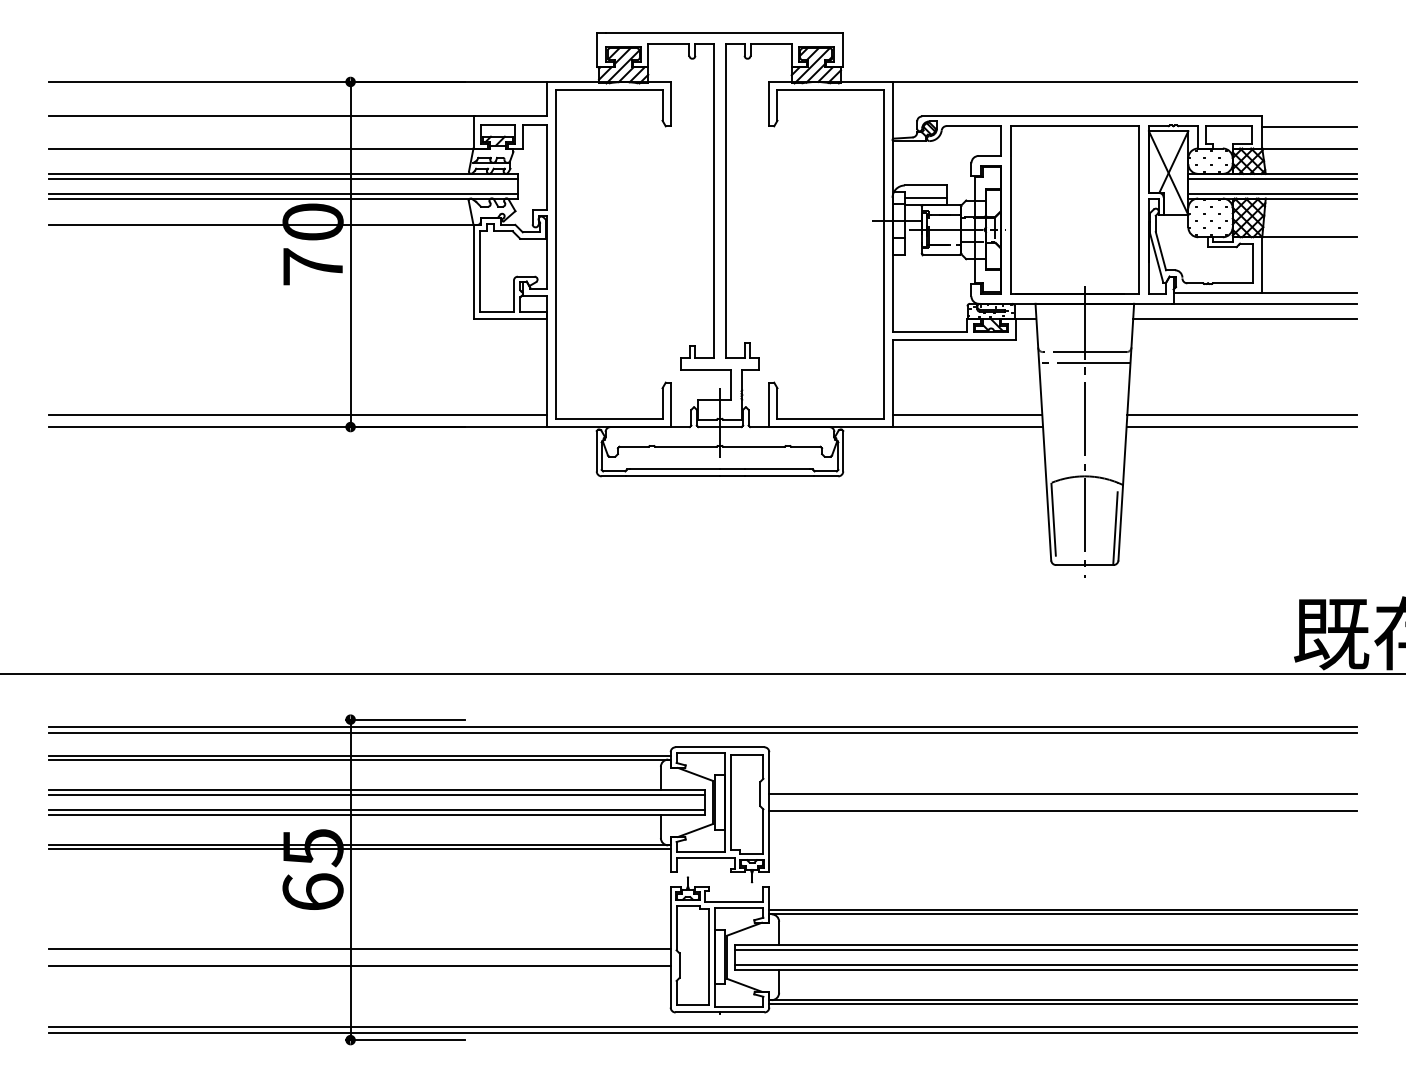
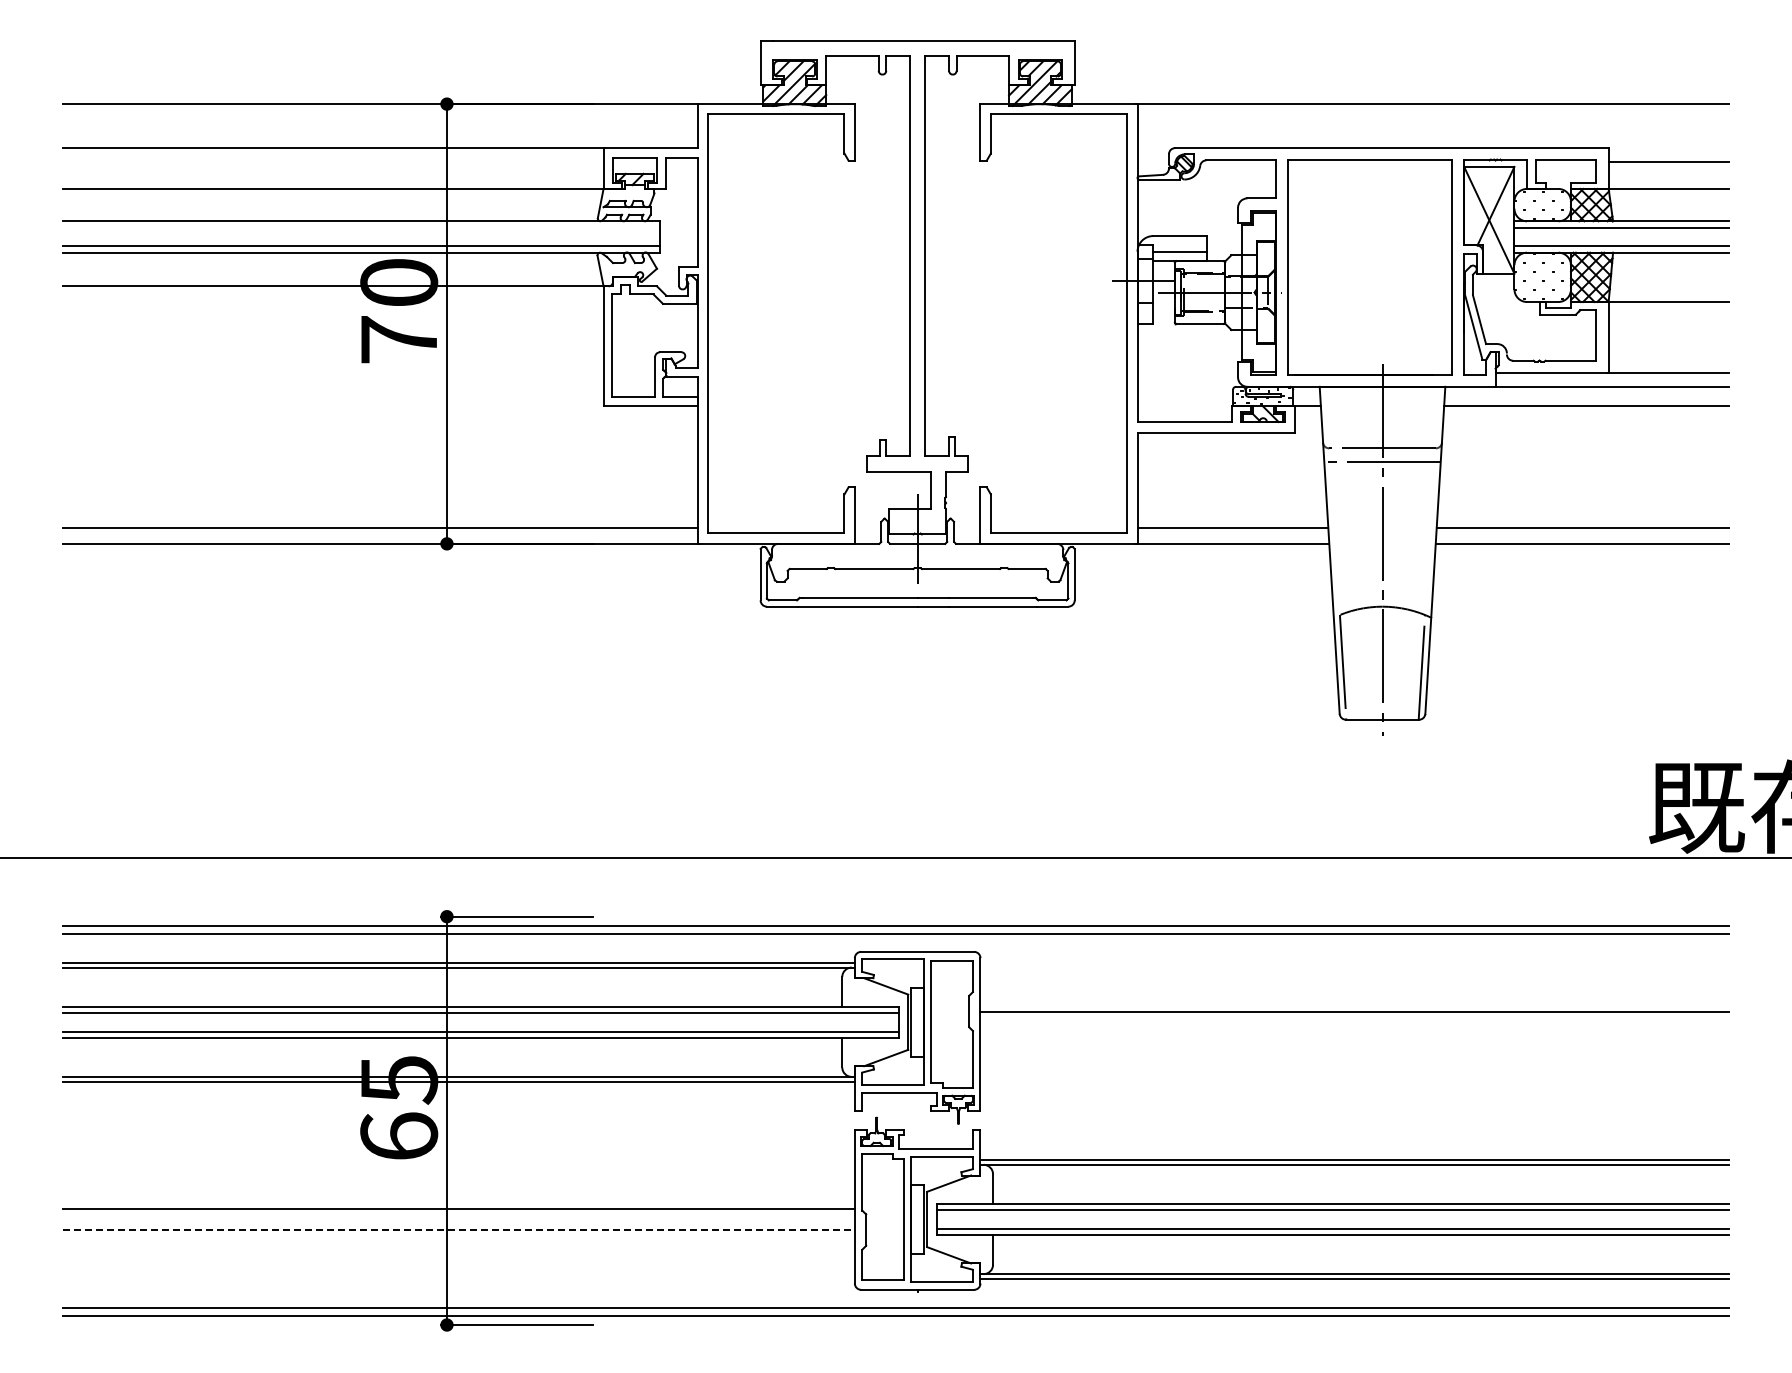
line: (283, 178) -> (361, 227), removed
line: (1062, 810) -> (1354, 1032), removed
line: (360, 965) -> (459, 1230), solid -> dashed

